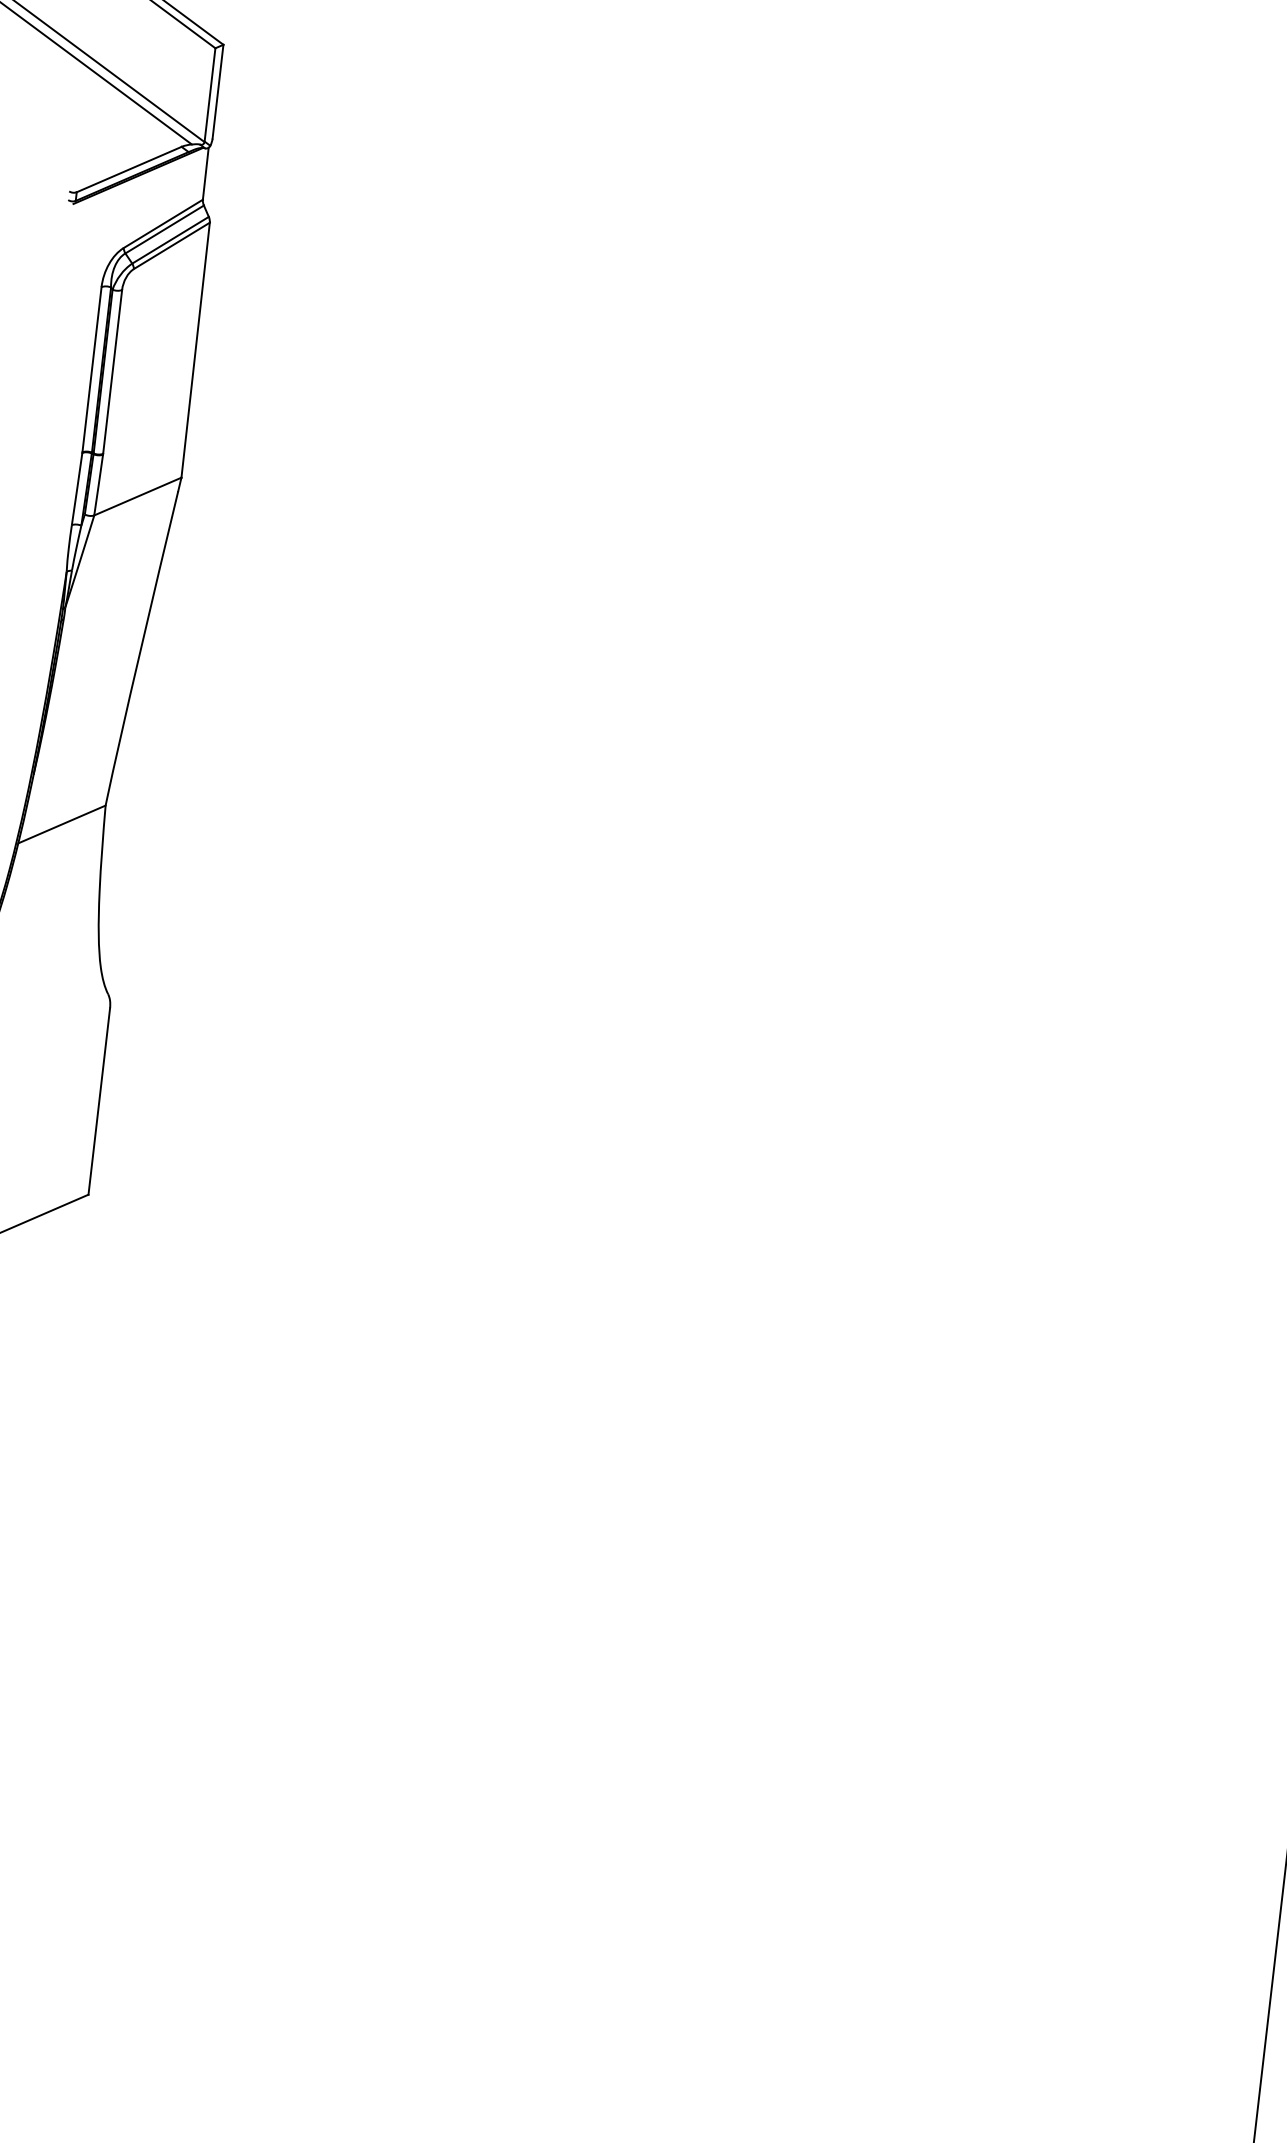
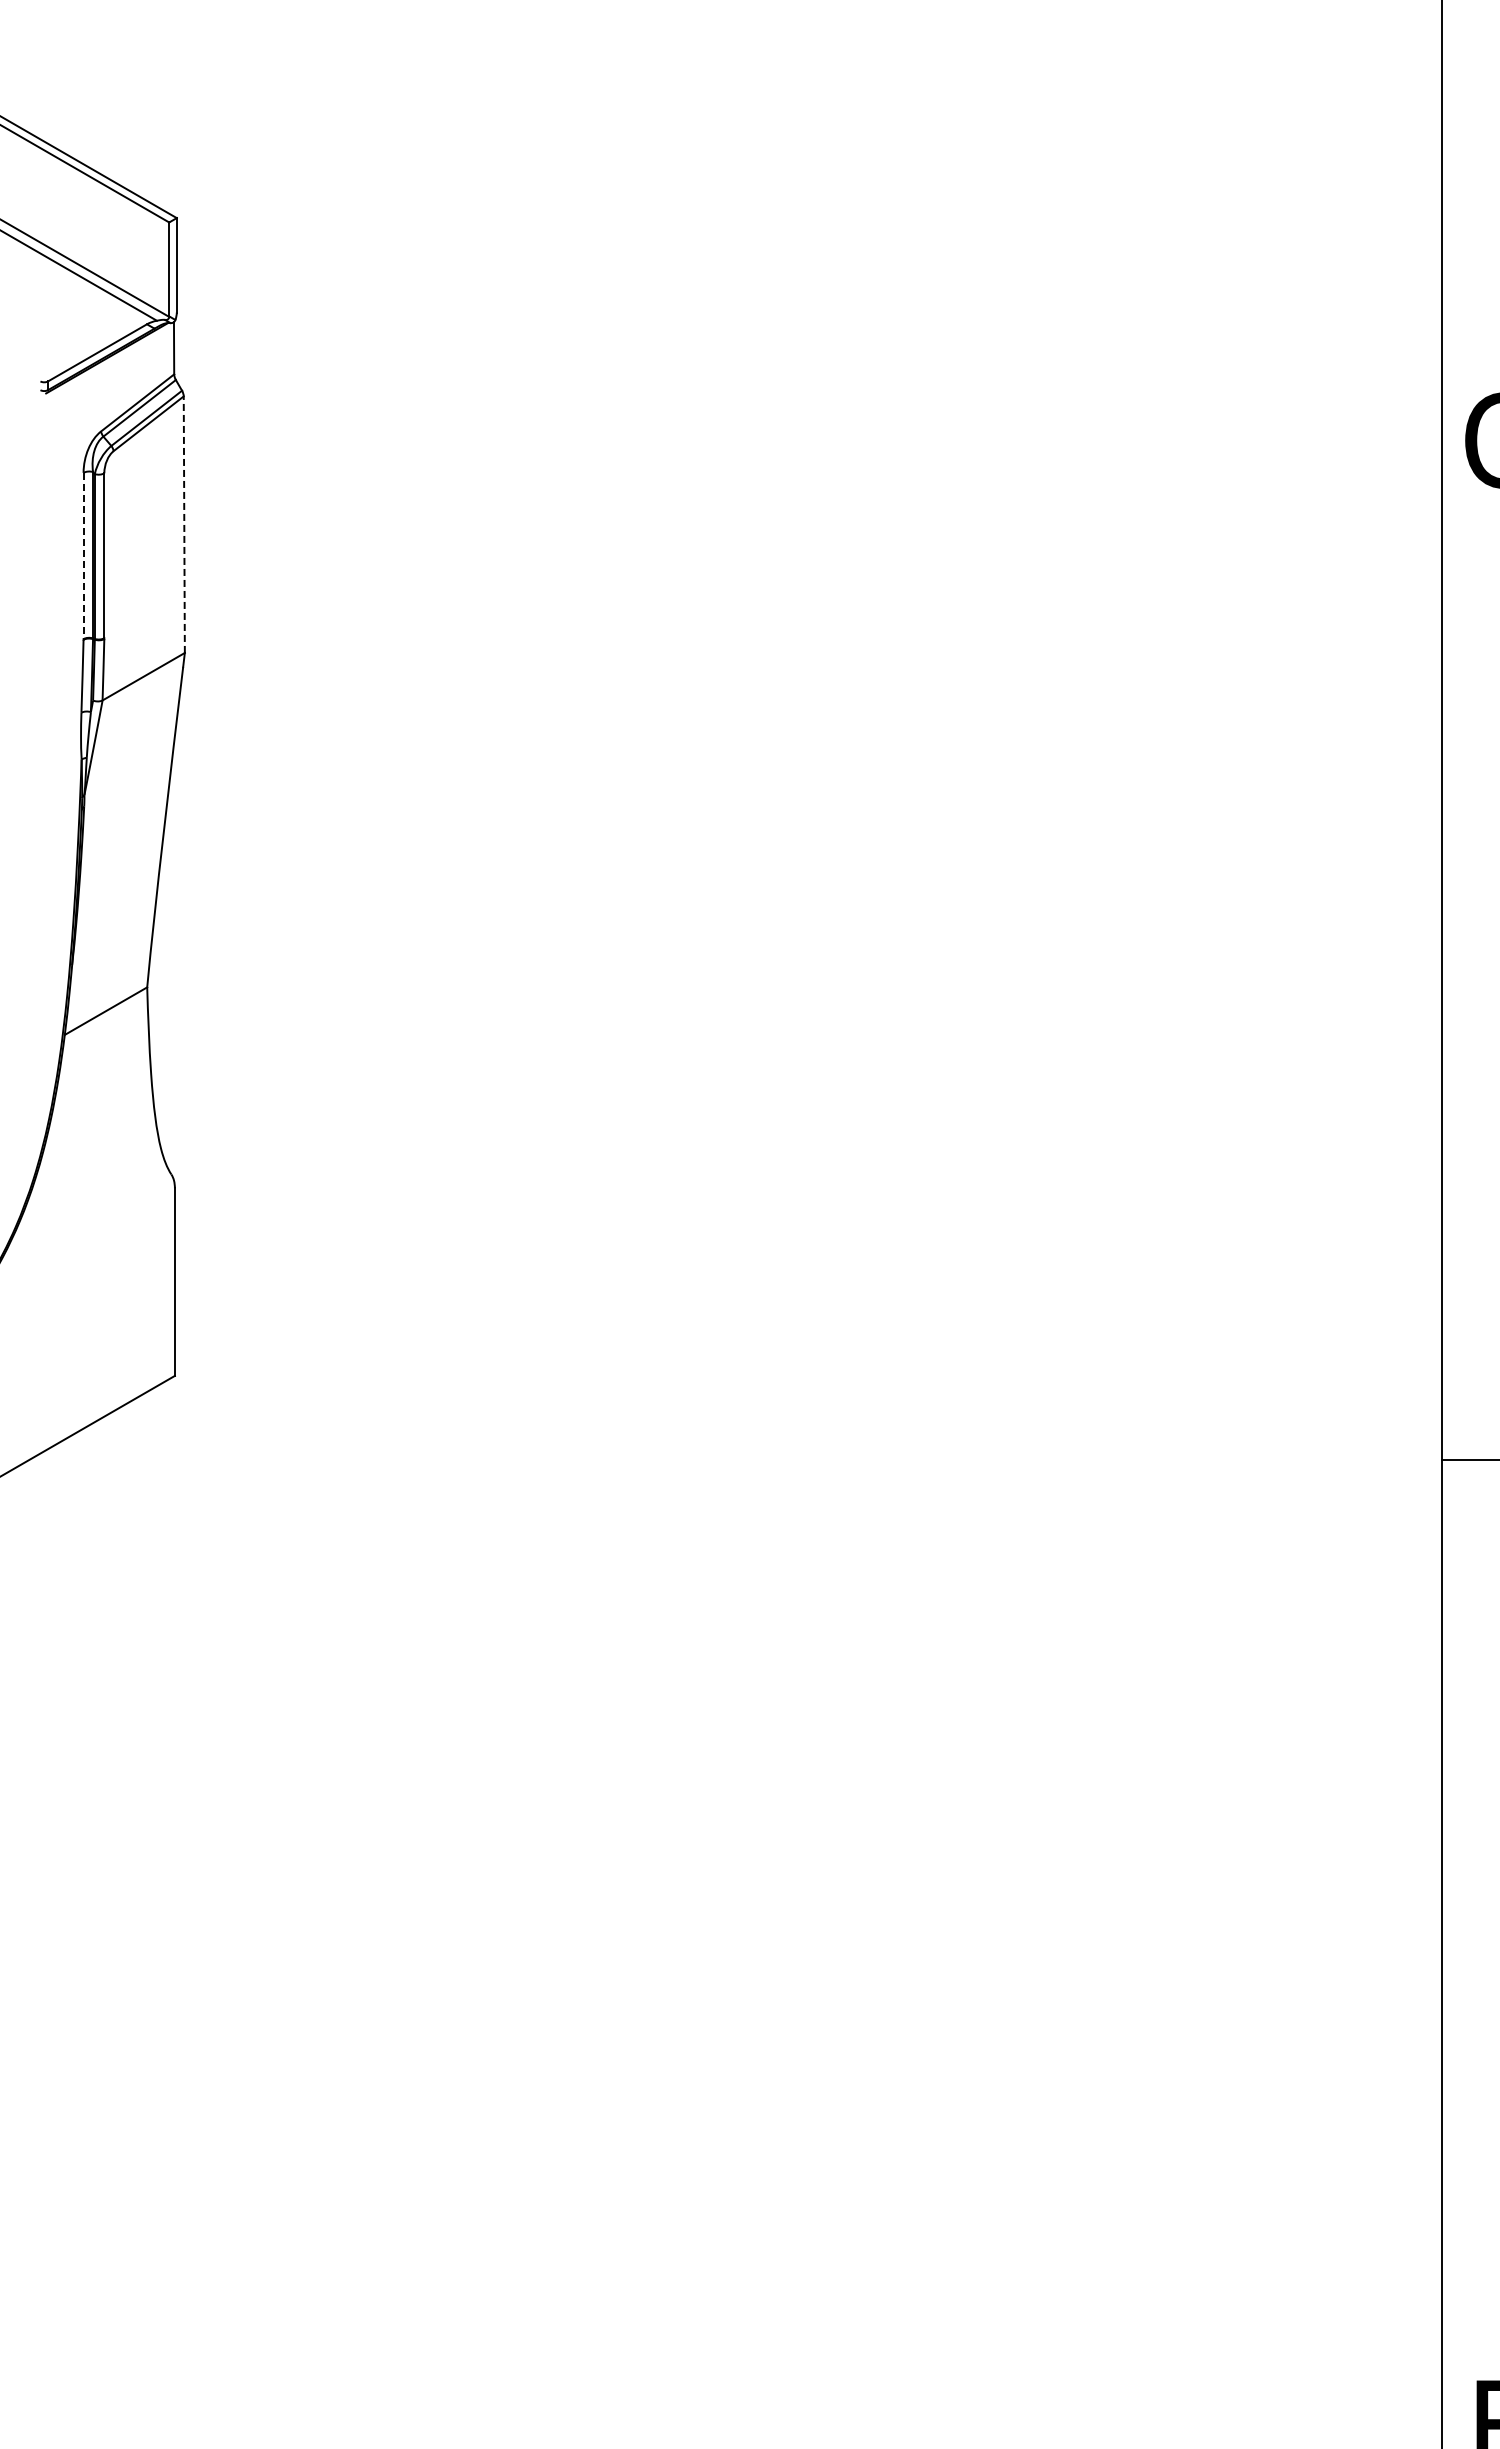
line: (195, 350) -> (184, 524), solid -> dashed
line: (91, 370) -> (83, 556), solid -> dashed

